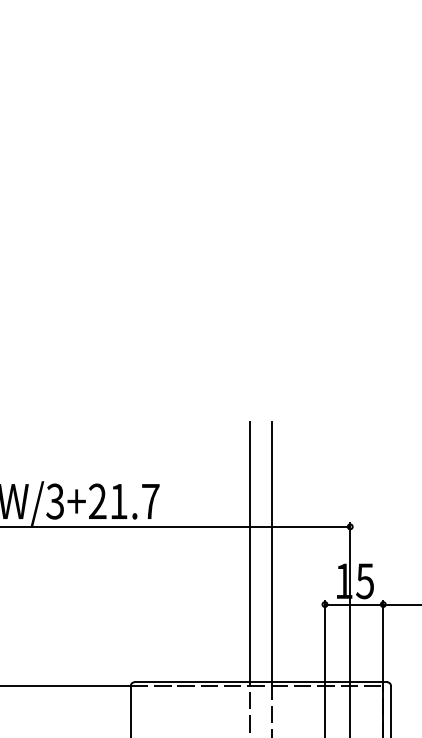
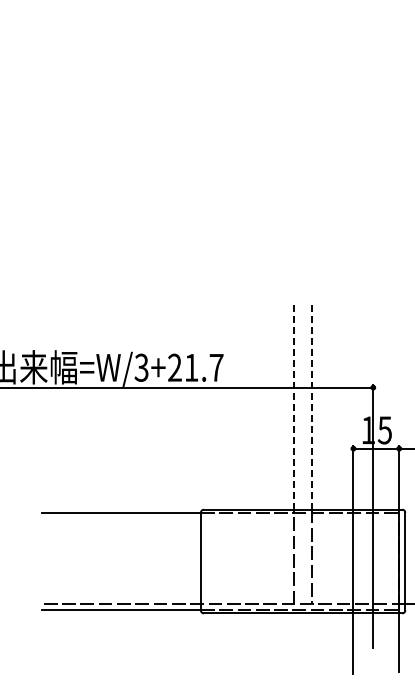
line: (249, 550) -> (294, 406), solid -> dashed
line: (271, 552) -> (311, 407), solid -> dashed

